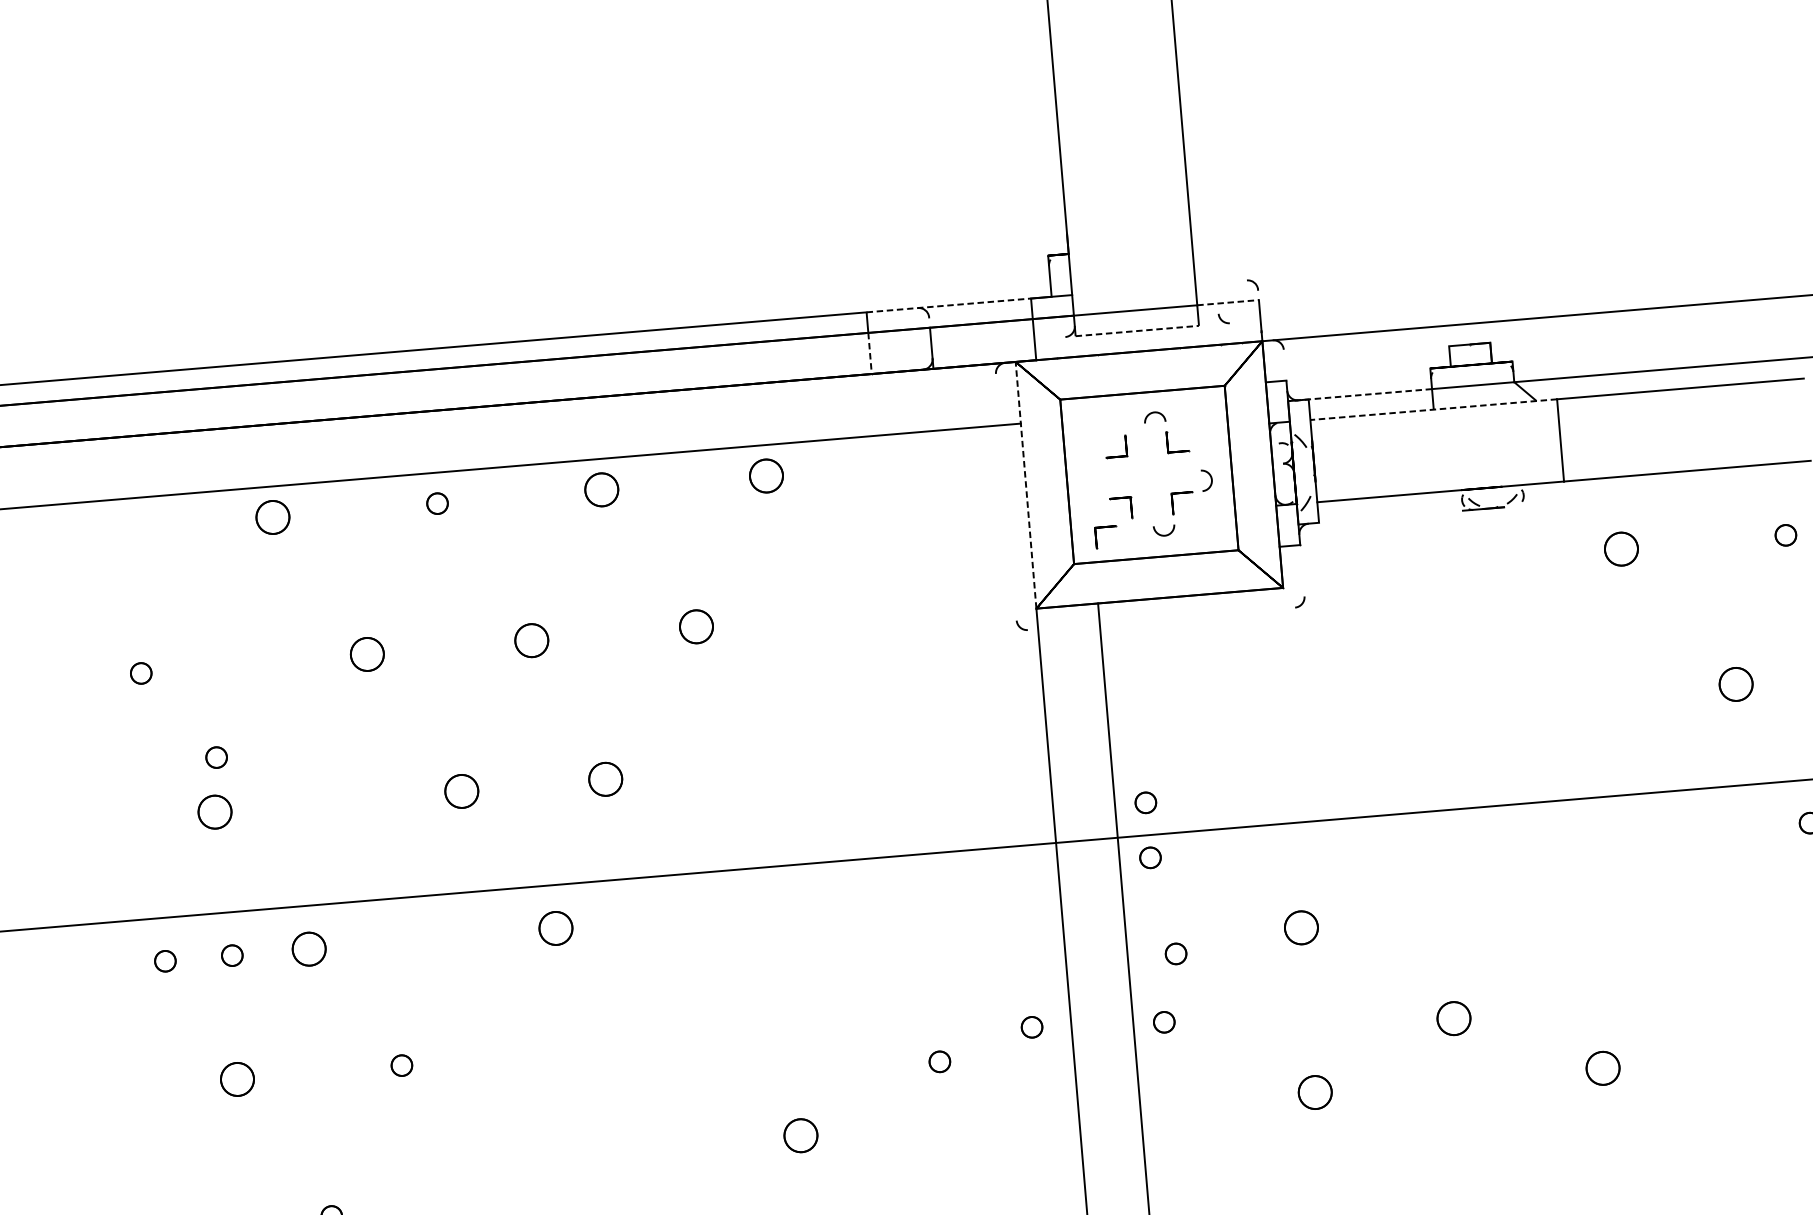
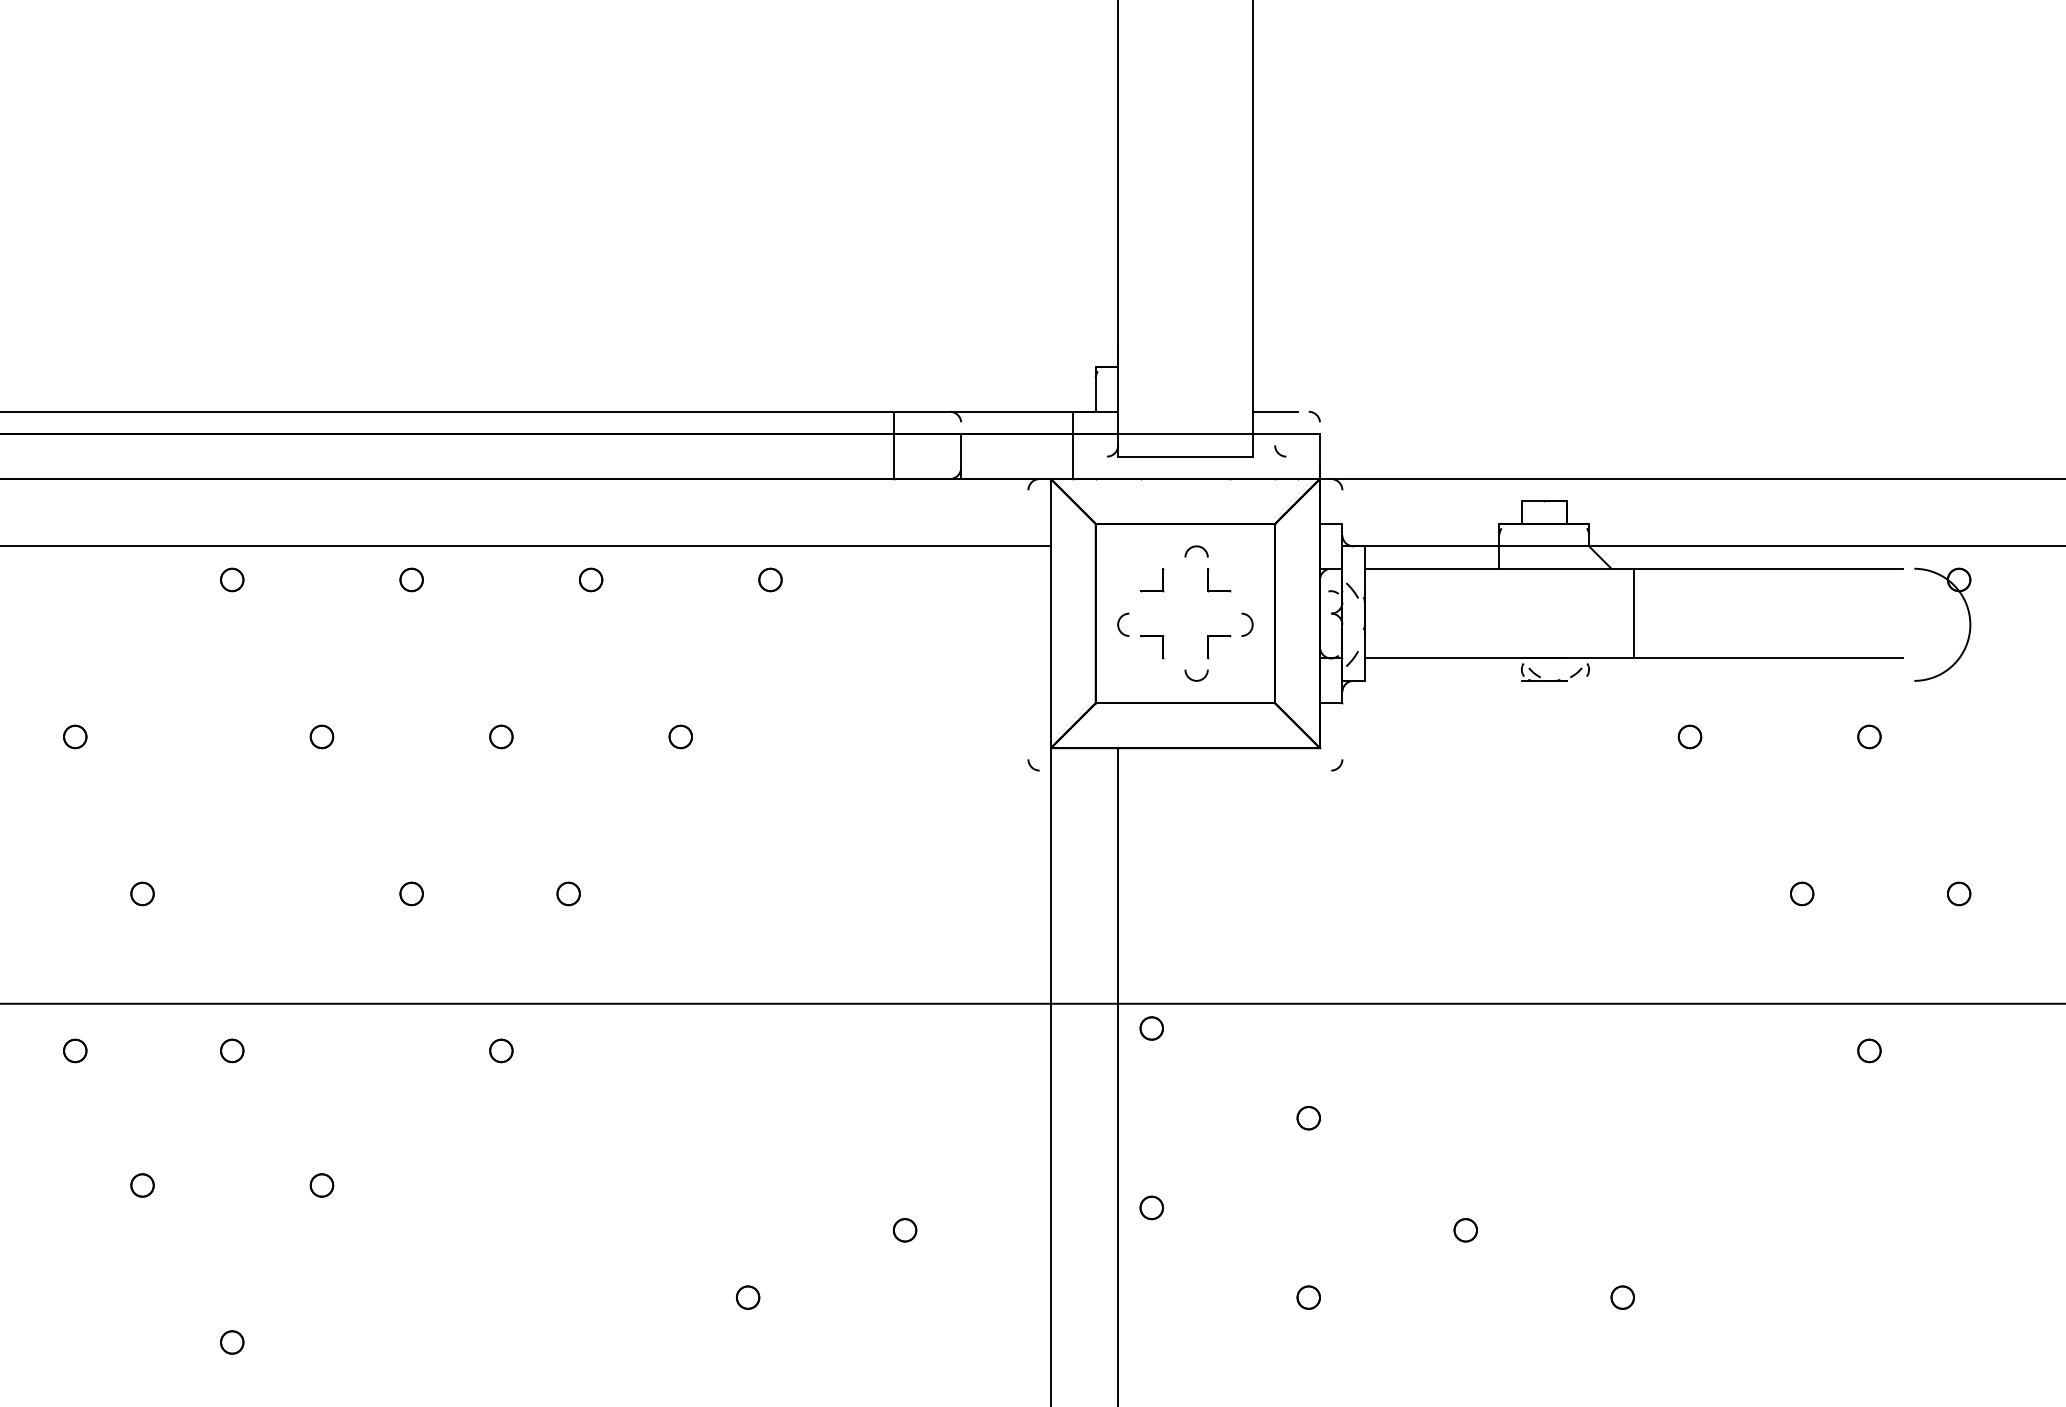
line: (1215, 282) -> (1274, 411), added
line: (1228, 302) -> (1286, 434), dashed -> solid
line: (948, 305) -> (983, 411), dashed -> solid
line: (1137, 330) -> (1185, 456), dashed -> solid
line: (869, 354) -> (893, 457), dashed -> solid
line: (1359, 395) -> (1420, 546), dashed -> solid
line: (1433, 409) -> (1499, 568), dashed -> solid
part: (766, 475) -> (770, 579), size x0.62
line: (1025, 485) -> (1050, 613), dashed -> solid
part: (602, 489) -> (591, 579), size x0.62
curve: (1089, 489) -> (1119, 624), added
part: (273, 517) -> (232, 579), size x0.62
part: (1105, 527) -> (1133, 666), removed
part: (1620, 548) -> (1689, 736), size x0.62
part: (696, 626) -> (680, 736), size x0.62
part: (531, 640) -> (501, 736), size x0.62
part: (366, 654) -> (321, 736), size x0.62
part: (1736, 684) -> (1802, 893), size x0.62
part: (216, 757) -> (149, 834), removed
part: (605, 778) -> (568, 893), size x0.62
part: (461, 791) -> (411, 893), size x0.62
part: (1145, 802) -> (1151, 968), removed
part: (214, 811) -> (142, 893), size x0.62
part: (556, 928) -> (501, 1050), size x0.62
part: (1301, 928) -> (1308, 1118), size x0.62
part: (309, 948) -> (232, 1050), size x0.62
part: (1175, 953) -> (1170, 1134), removed
part: (232, 955) -> (148, 1050), removed
part: (1453, 1018) -> (1465, 1230), size x0.62
part: (1031, 1027) -> (1007, 1201), removed
part: (1602, 1068) -> (1622, 1297), size x0.62
part: (237, 1079) -> (142, 1185), size x0.62
part: (1314, 1092) -> (1308, 1297), size x0.62
part: (801, 1135) -> (748, 1297), size x0.62

